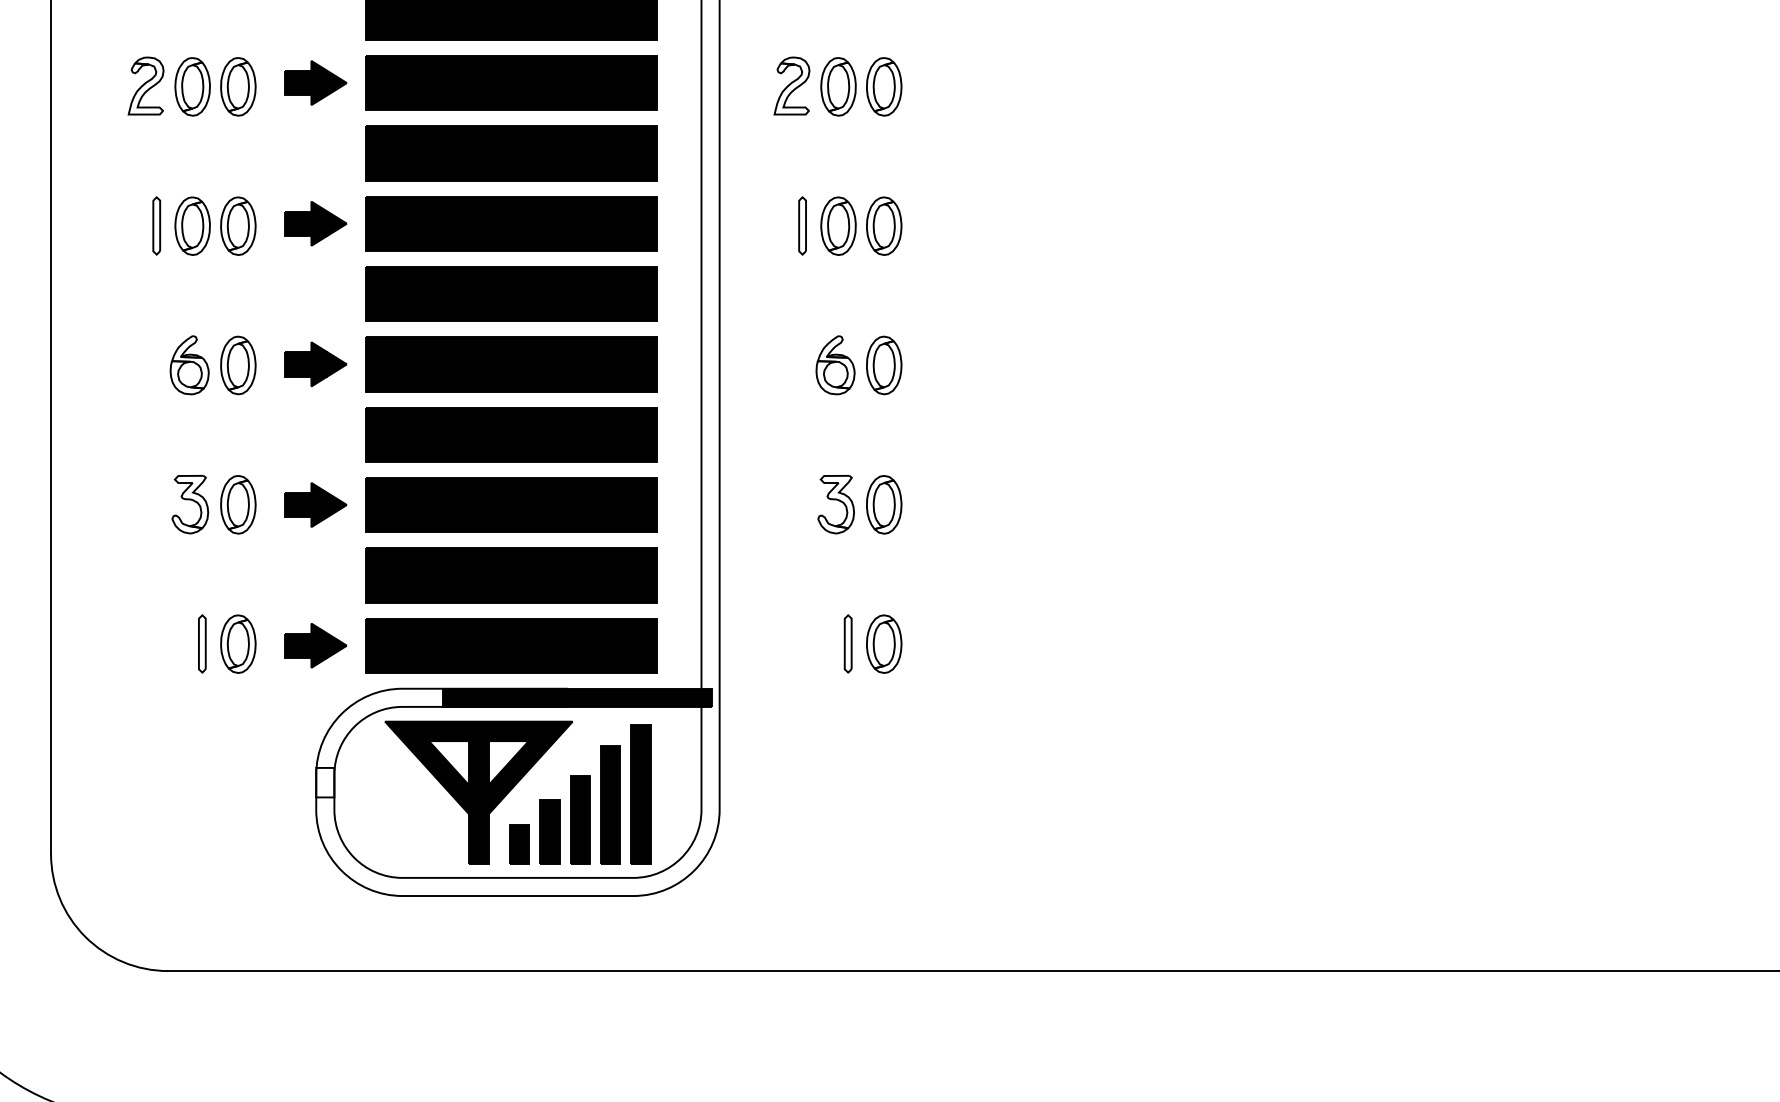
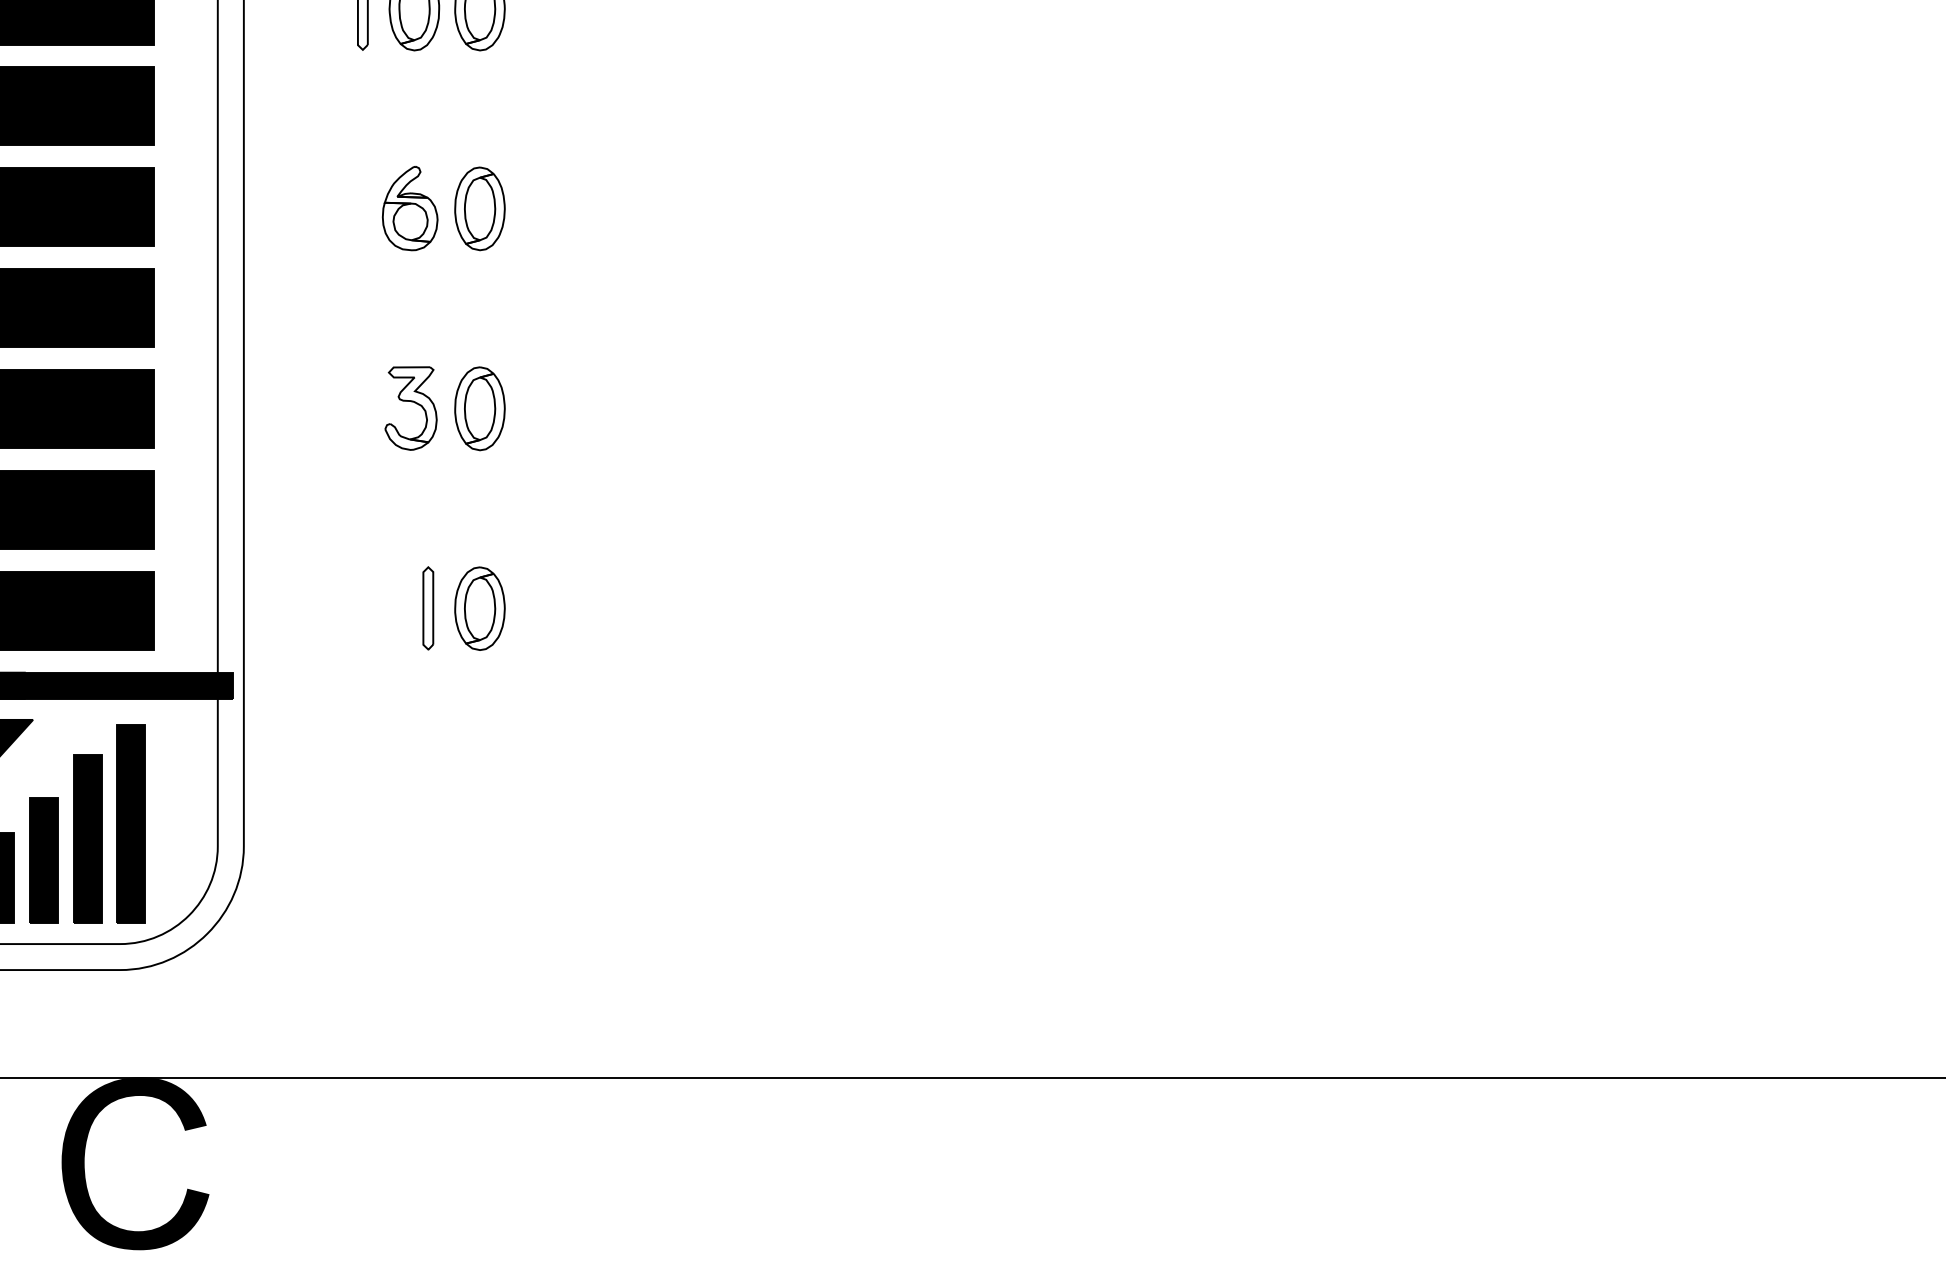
fill: (643, 1030) -> (134, 1163), added

